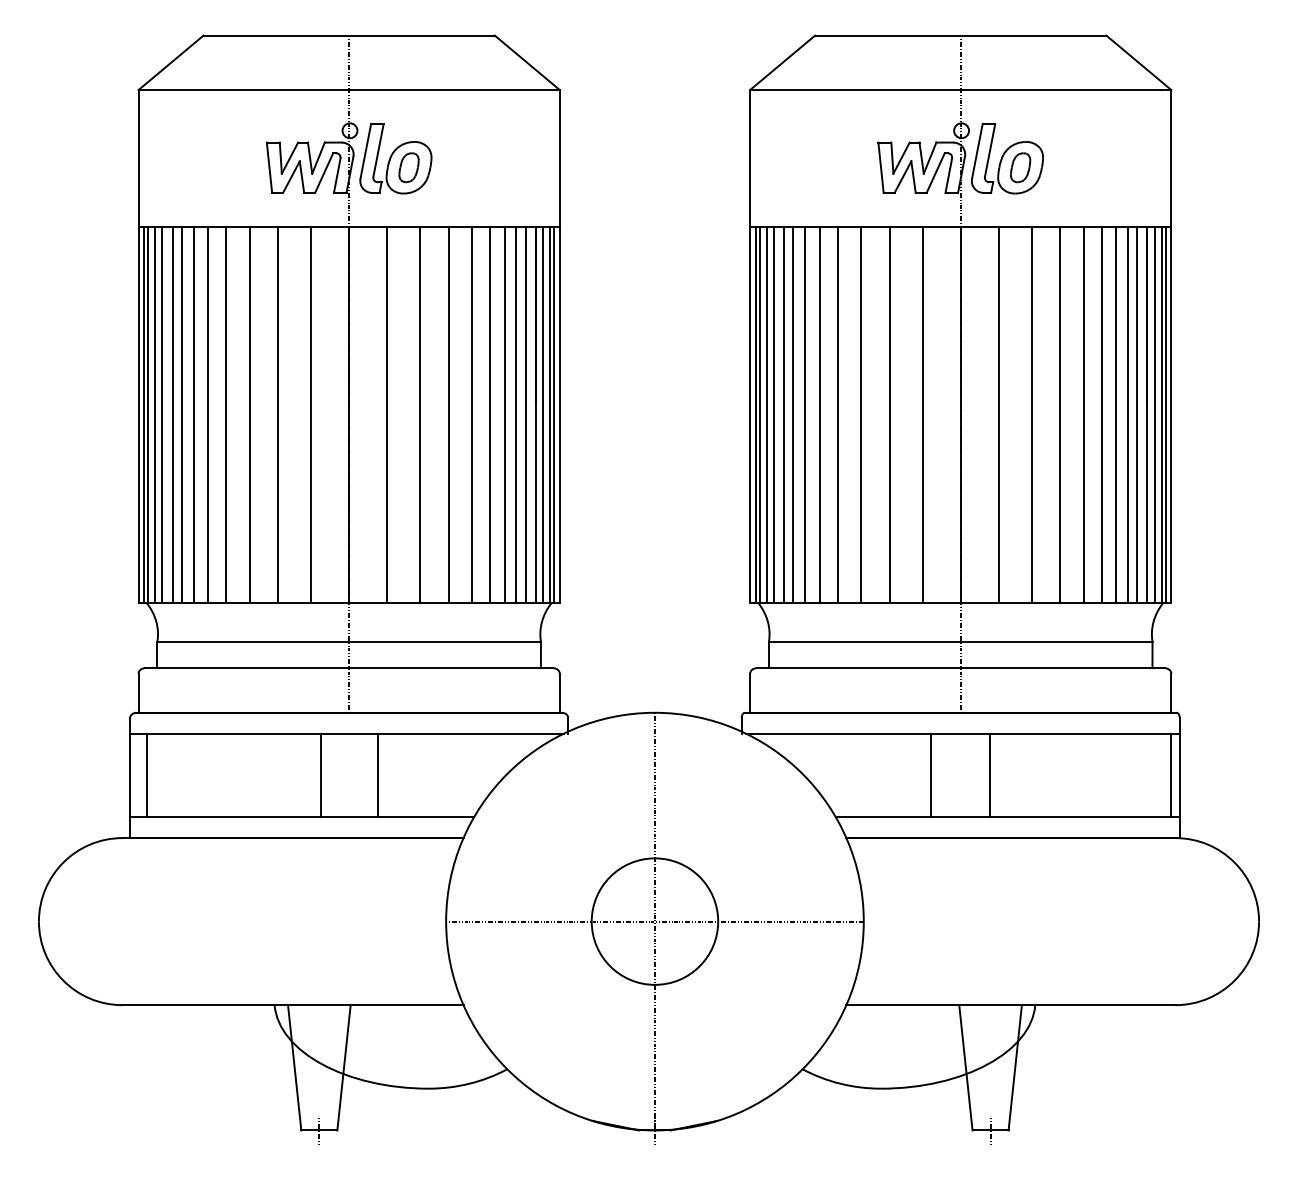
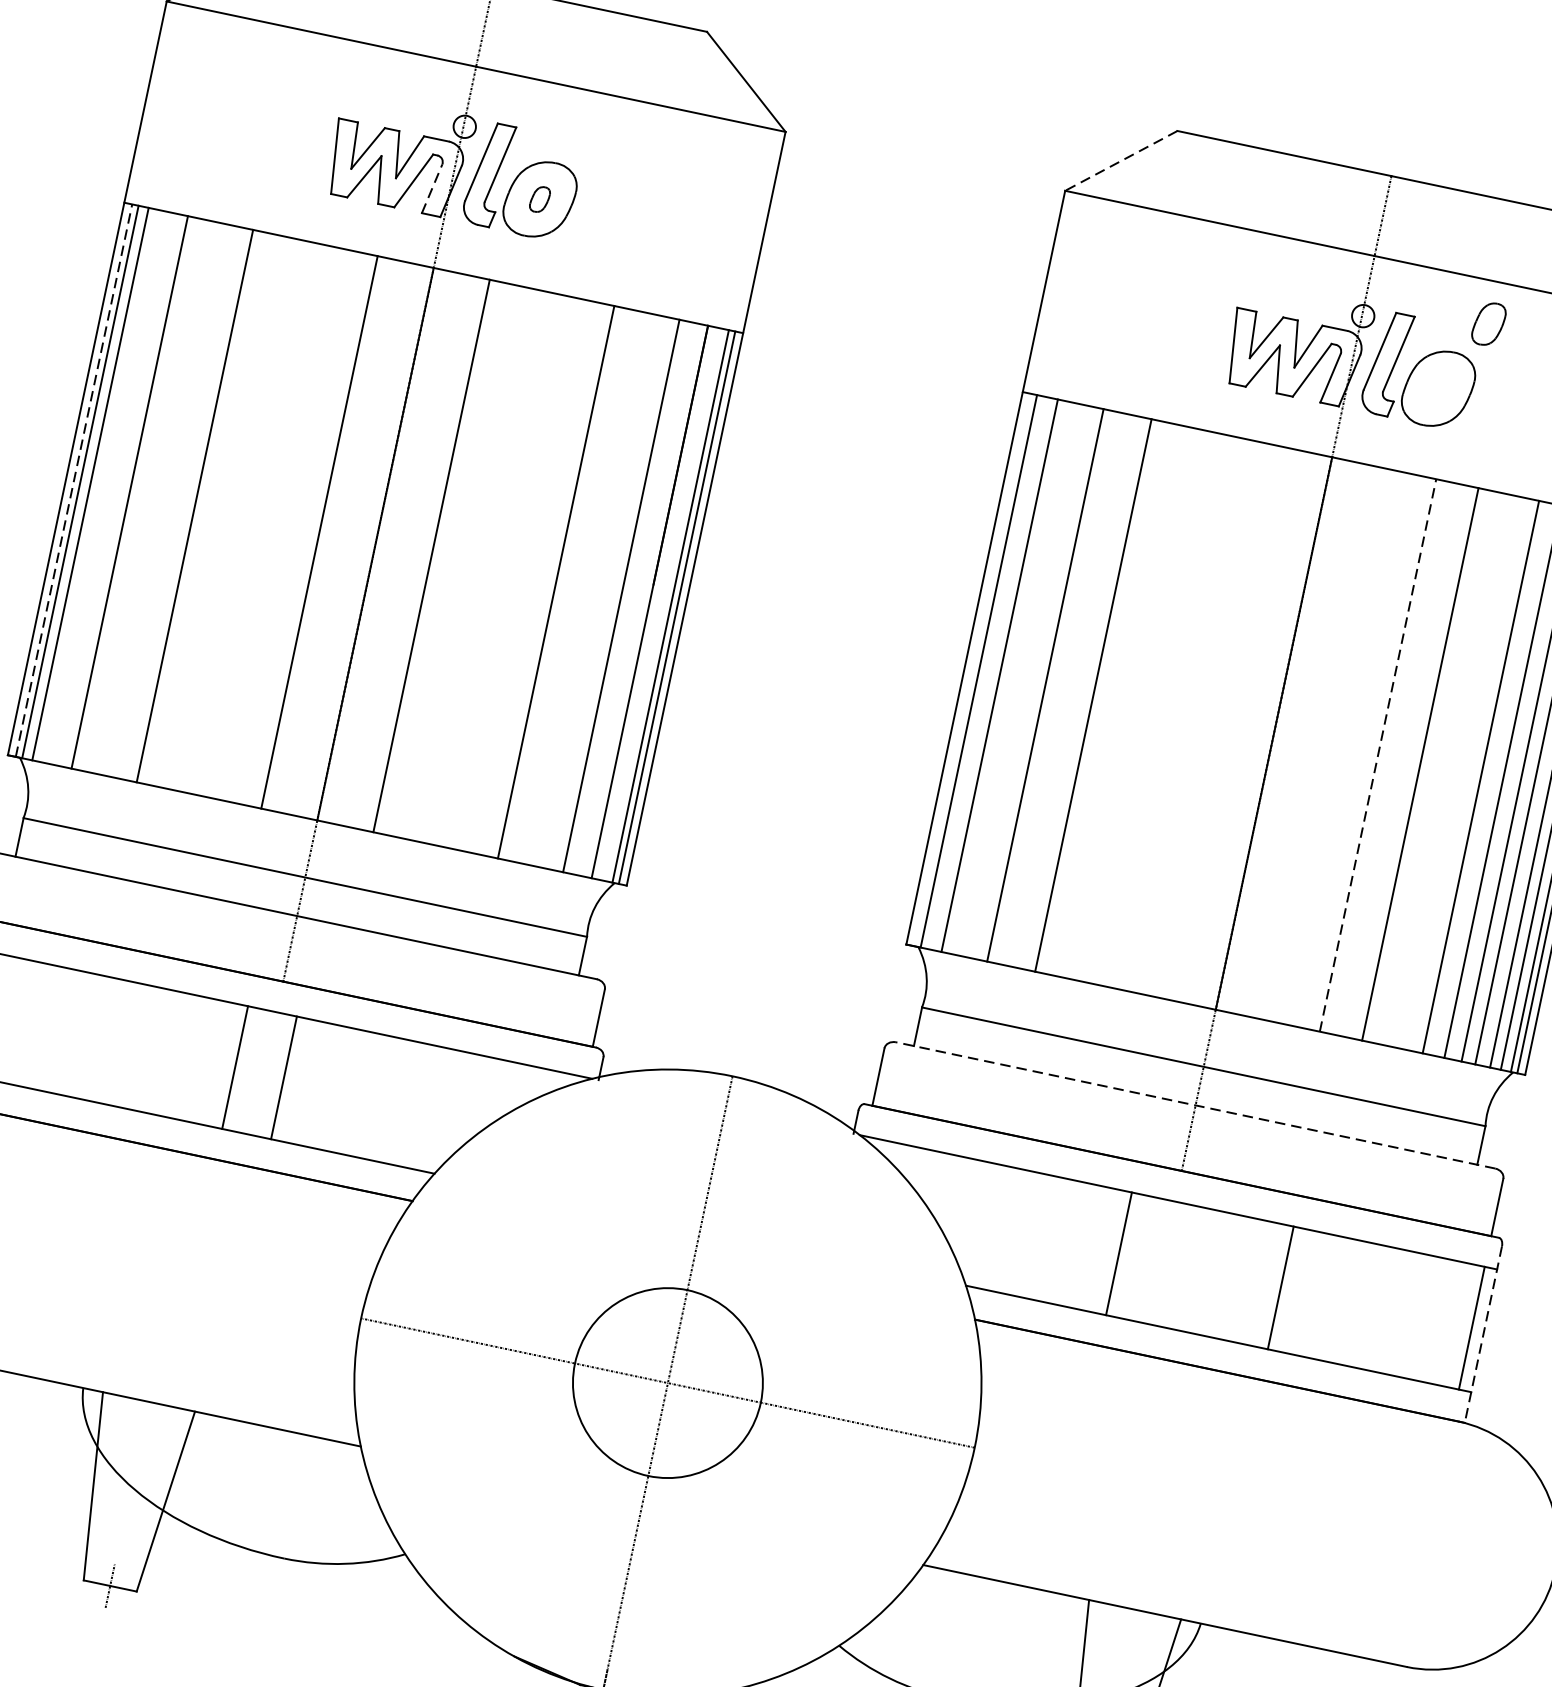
line: (782, 63) -> (1120, 161), solid -> dashed
part: (408, 167) -> (539, 198), size x0.6
part: (1020, 167) -> (1488, 323), moved
line: (337, 175) -> (432, 188), solid -> dashed
line: (143, 414) -> (73, 479), solid -> dashed
line: (162, 415) -> (101, 487), removed
line: (172, 415) -> (115, 490), removed
line: (193, 415) -> (146, 496), removed
line: (208, 415) -> (168, 501), removed
line: (249, 415) -> (228, 513), removed
line: (278, 415) -> (271, 522), removed
line: (420, 415) -> (480, 566), removed
line: (448, 415) -> (521, 575), removed
line: (490, 415) -> (583, 588), removed
line: (504, 415) -> (603, 592), removed
line: (525, 415) -> (634, 599), removed
line: (543, 415) -> (660, 605), removed
line: (755, 415) -> (972, 670), removed
line: (766, 415) -> (988, 674), removed
line: (784, 415) -> (1014, 679), removed
line: (793, 415) -> (1028, 682), removed
line: (819, 415) -> (1066, 690), removed
line: (861, 415) -> (1128, 703), removed
line: (889, 415) -> (1169, 712), removed
line: (922, 415) -> (1217, 722), removed
line: (998, 415) -> (1329, 745), removed
line: (1031, 415) -> (1377, 756), solid -> dashed
line: (1083, 415) -> (1454, 772), removed
line: (960, 668) -> (1195, 1105), solid -> dashed
line: (320, 775) -> (283, 1077), moved
line: (377, 775) -> (235, 1067), moved
line: (990, 775) -> (1281, 1288), moved
line: (1179, 778) -> (1482, 1335), solid -> dashed

